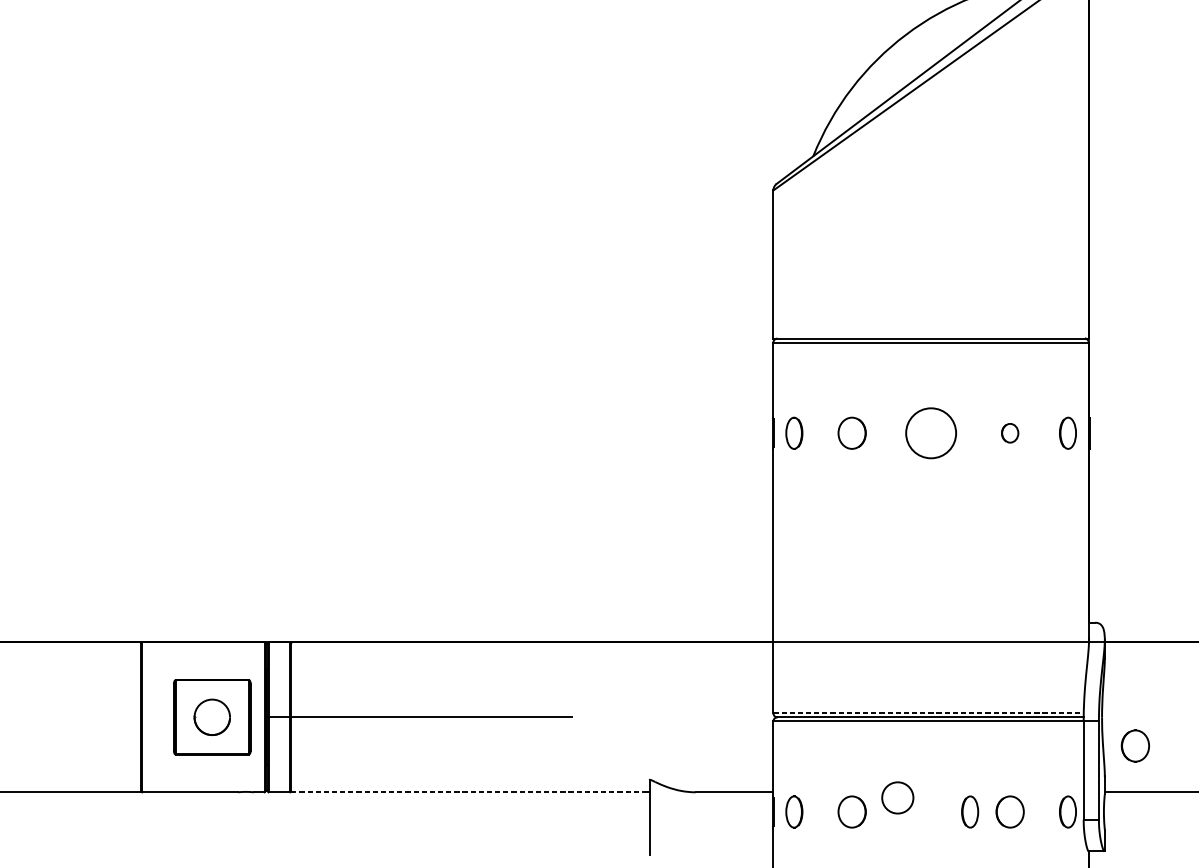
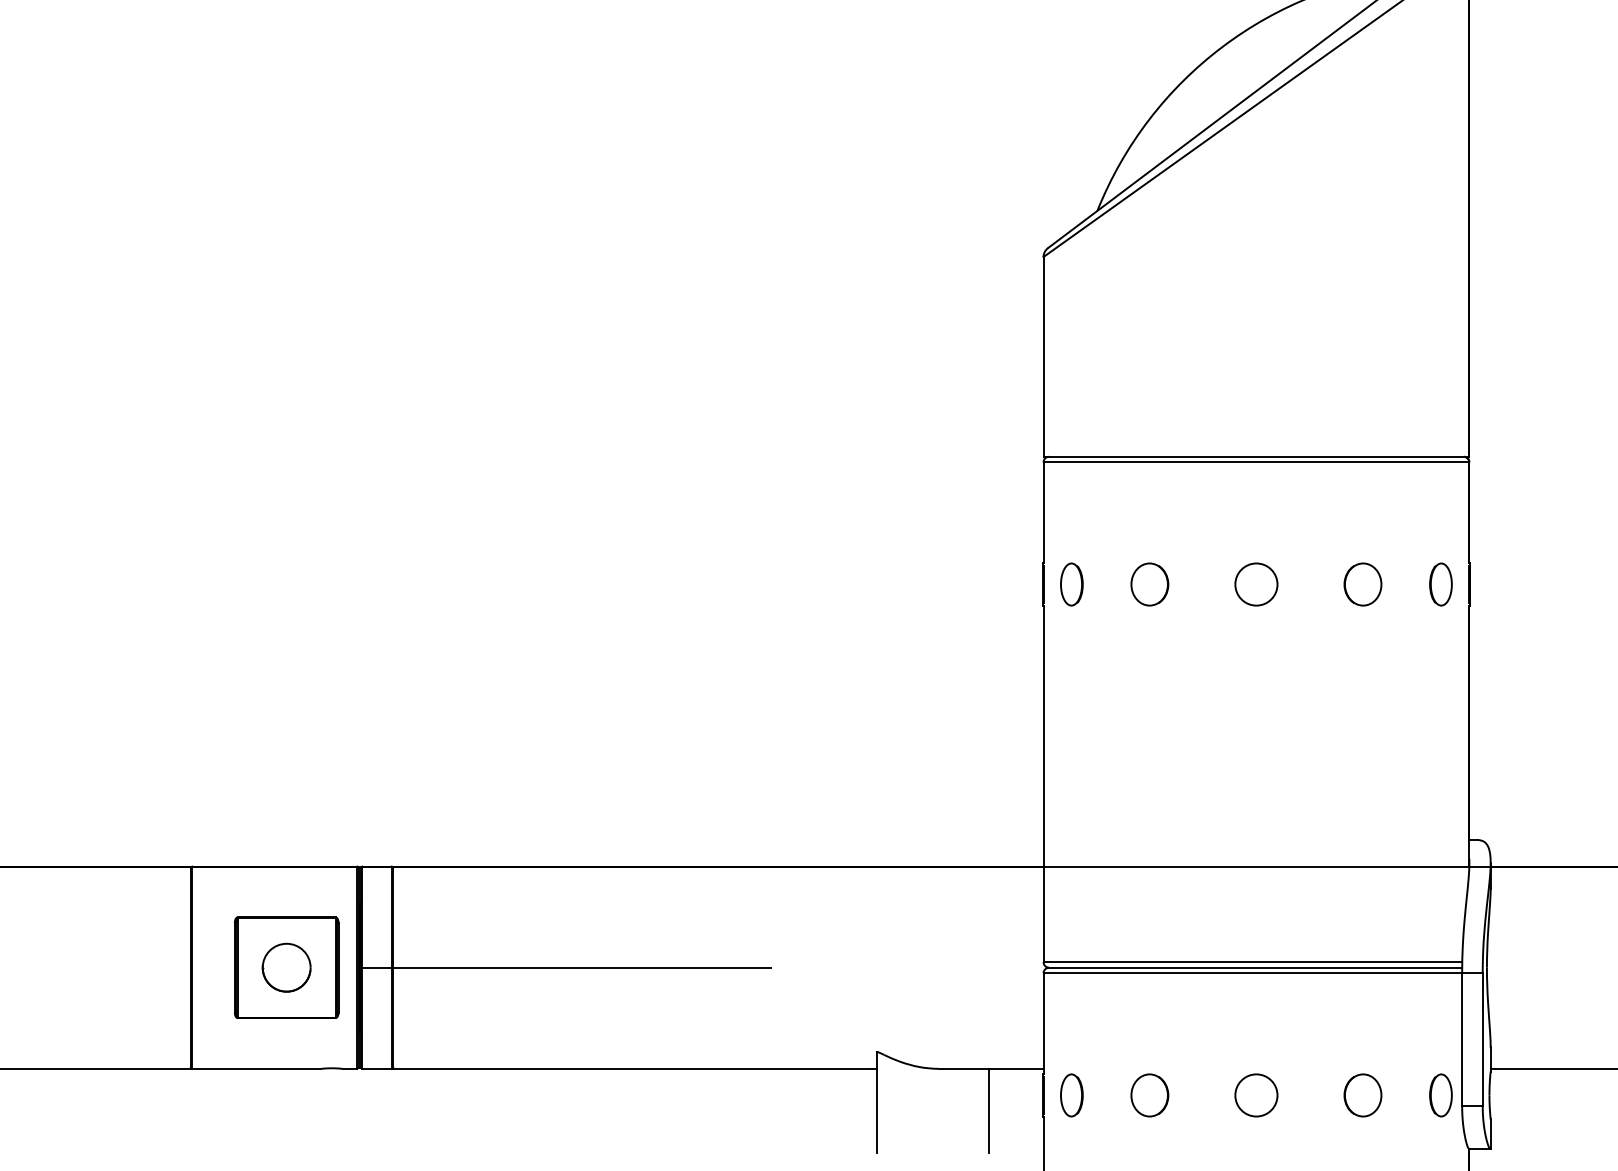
circle: (931, 433) -> (1256, 584), size x0.62
part: (1009, 433) -> (1362, 584), size x1.67
line: (929, 713) -> (1253, 962), dashed -> solid
part: (1135, 746) -> (1531, 1006), removed
line: (469, 792) -> (633, 1068), dashed -> solid
circle: (897, 797) -> (1256, 1095), moved
part: (969, 812) -> (1308, 1095), removed
line: (732, 823) -> (988, 1110), added

